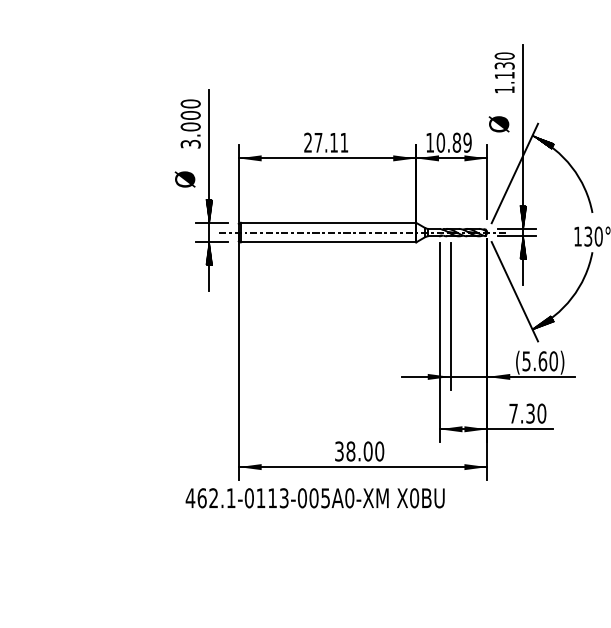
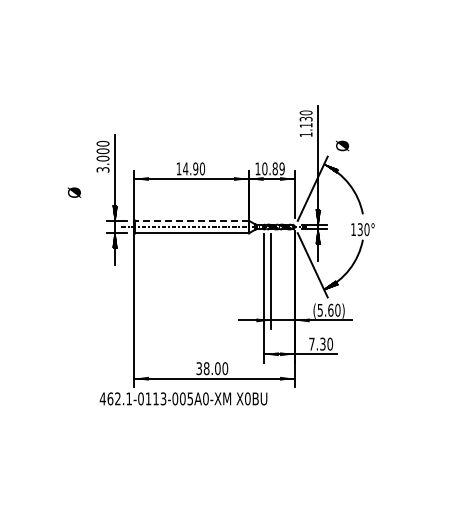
text: (499, 123) -> (342, 145), moved
text: (325, 142) -> (190, 168), 27.11 -> 14.90
text: (185, 179) -> (74, 192), moved
line: (329, 222) -> (192, 220), solid -> dashed

